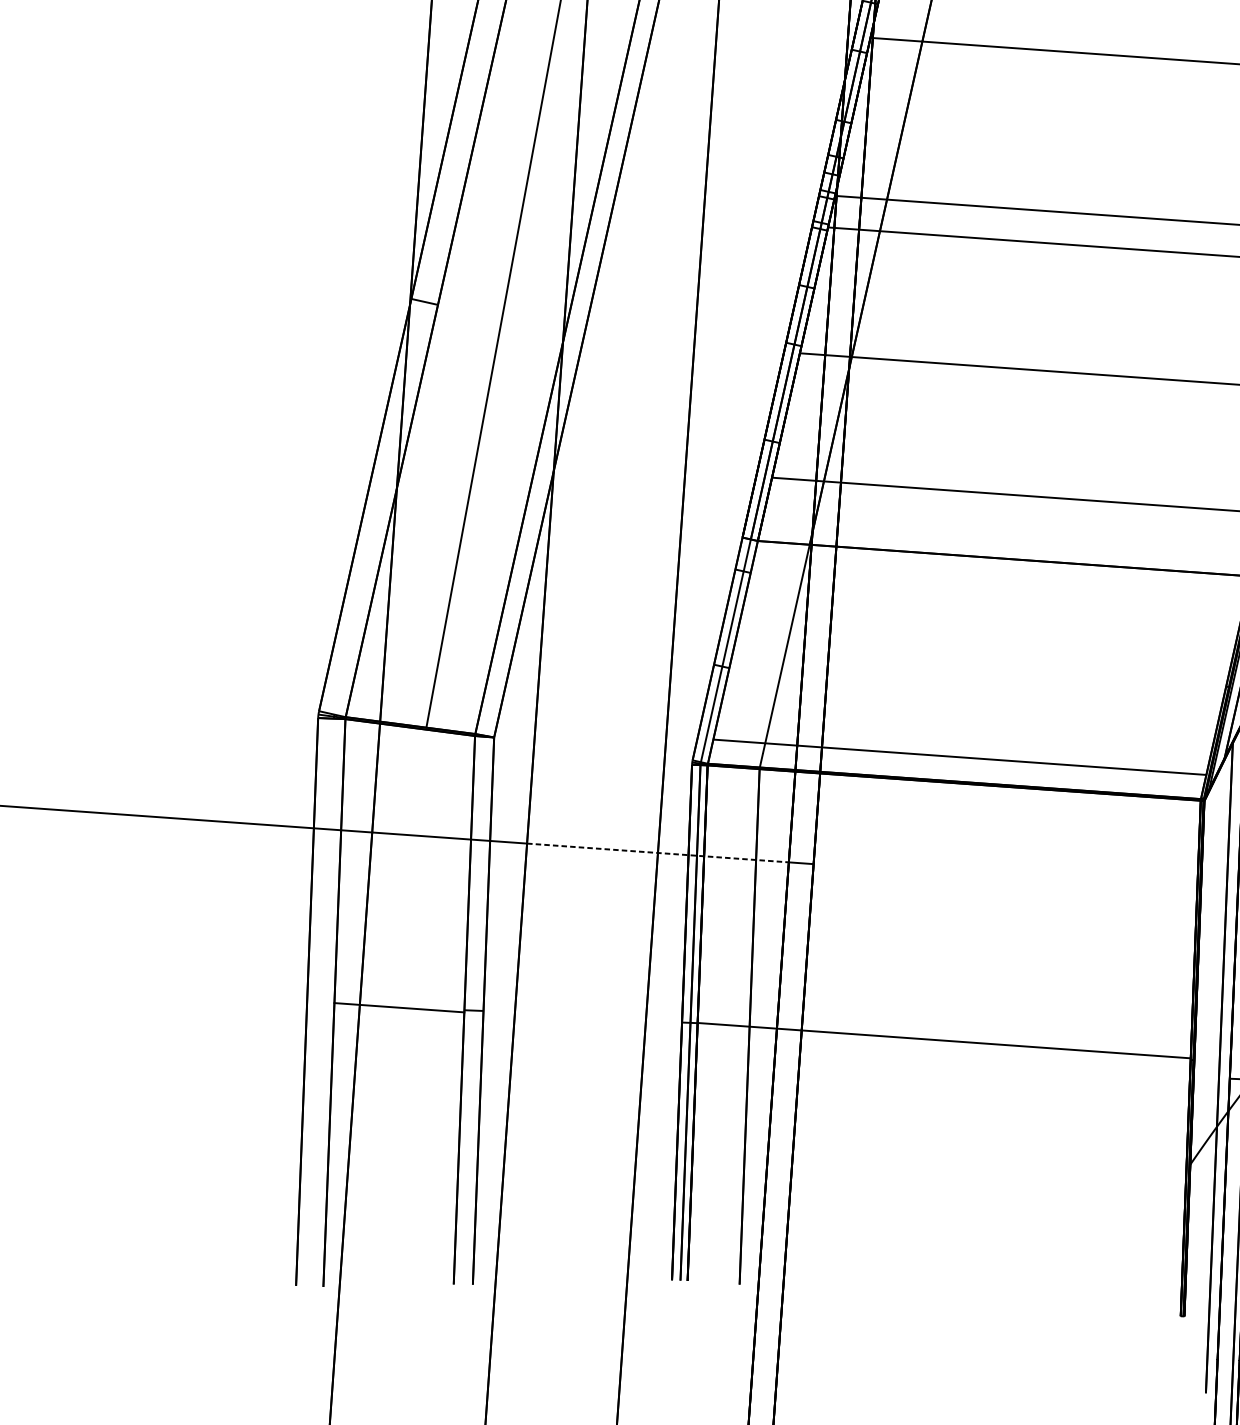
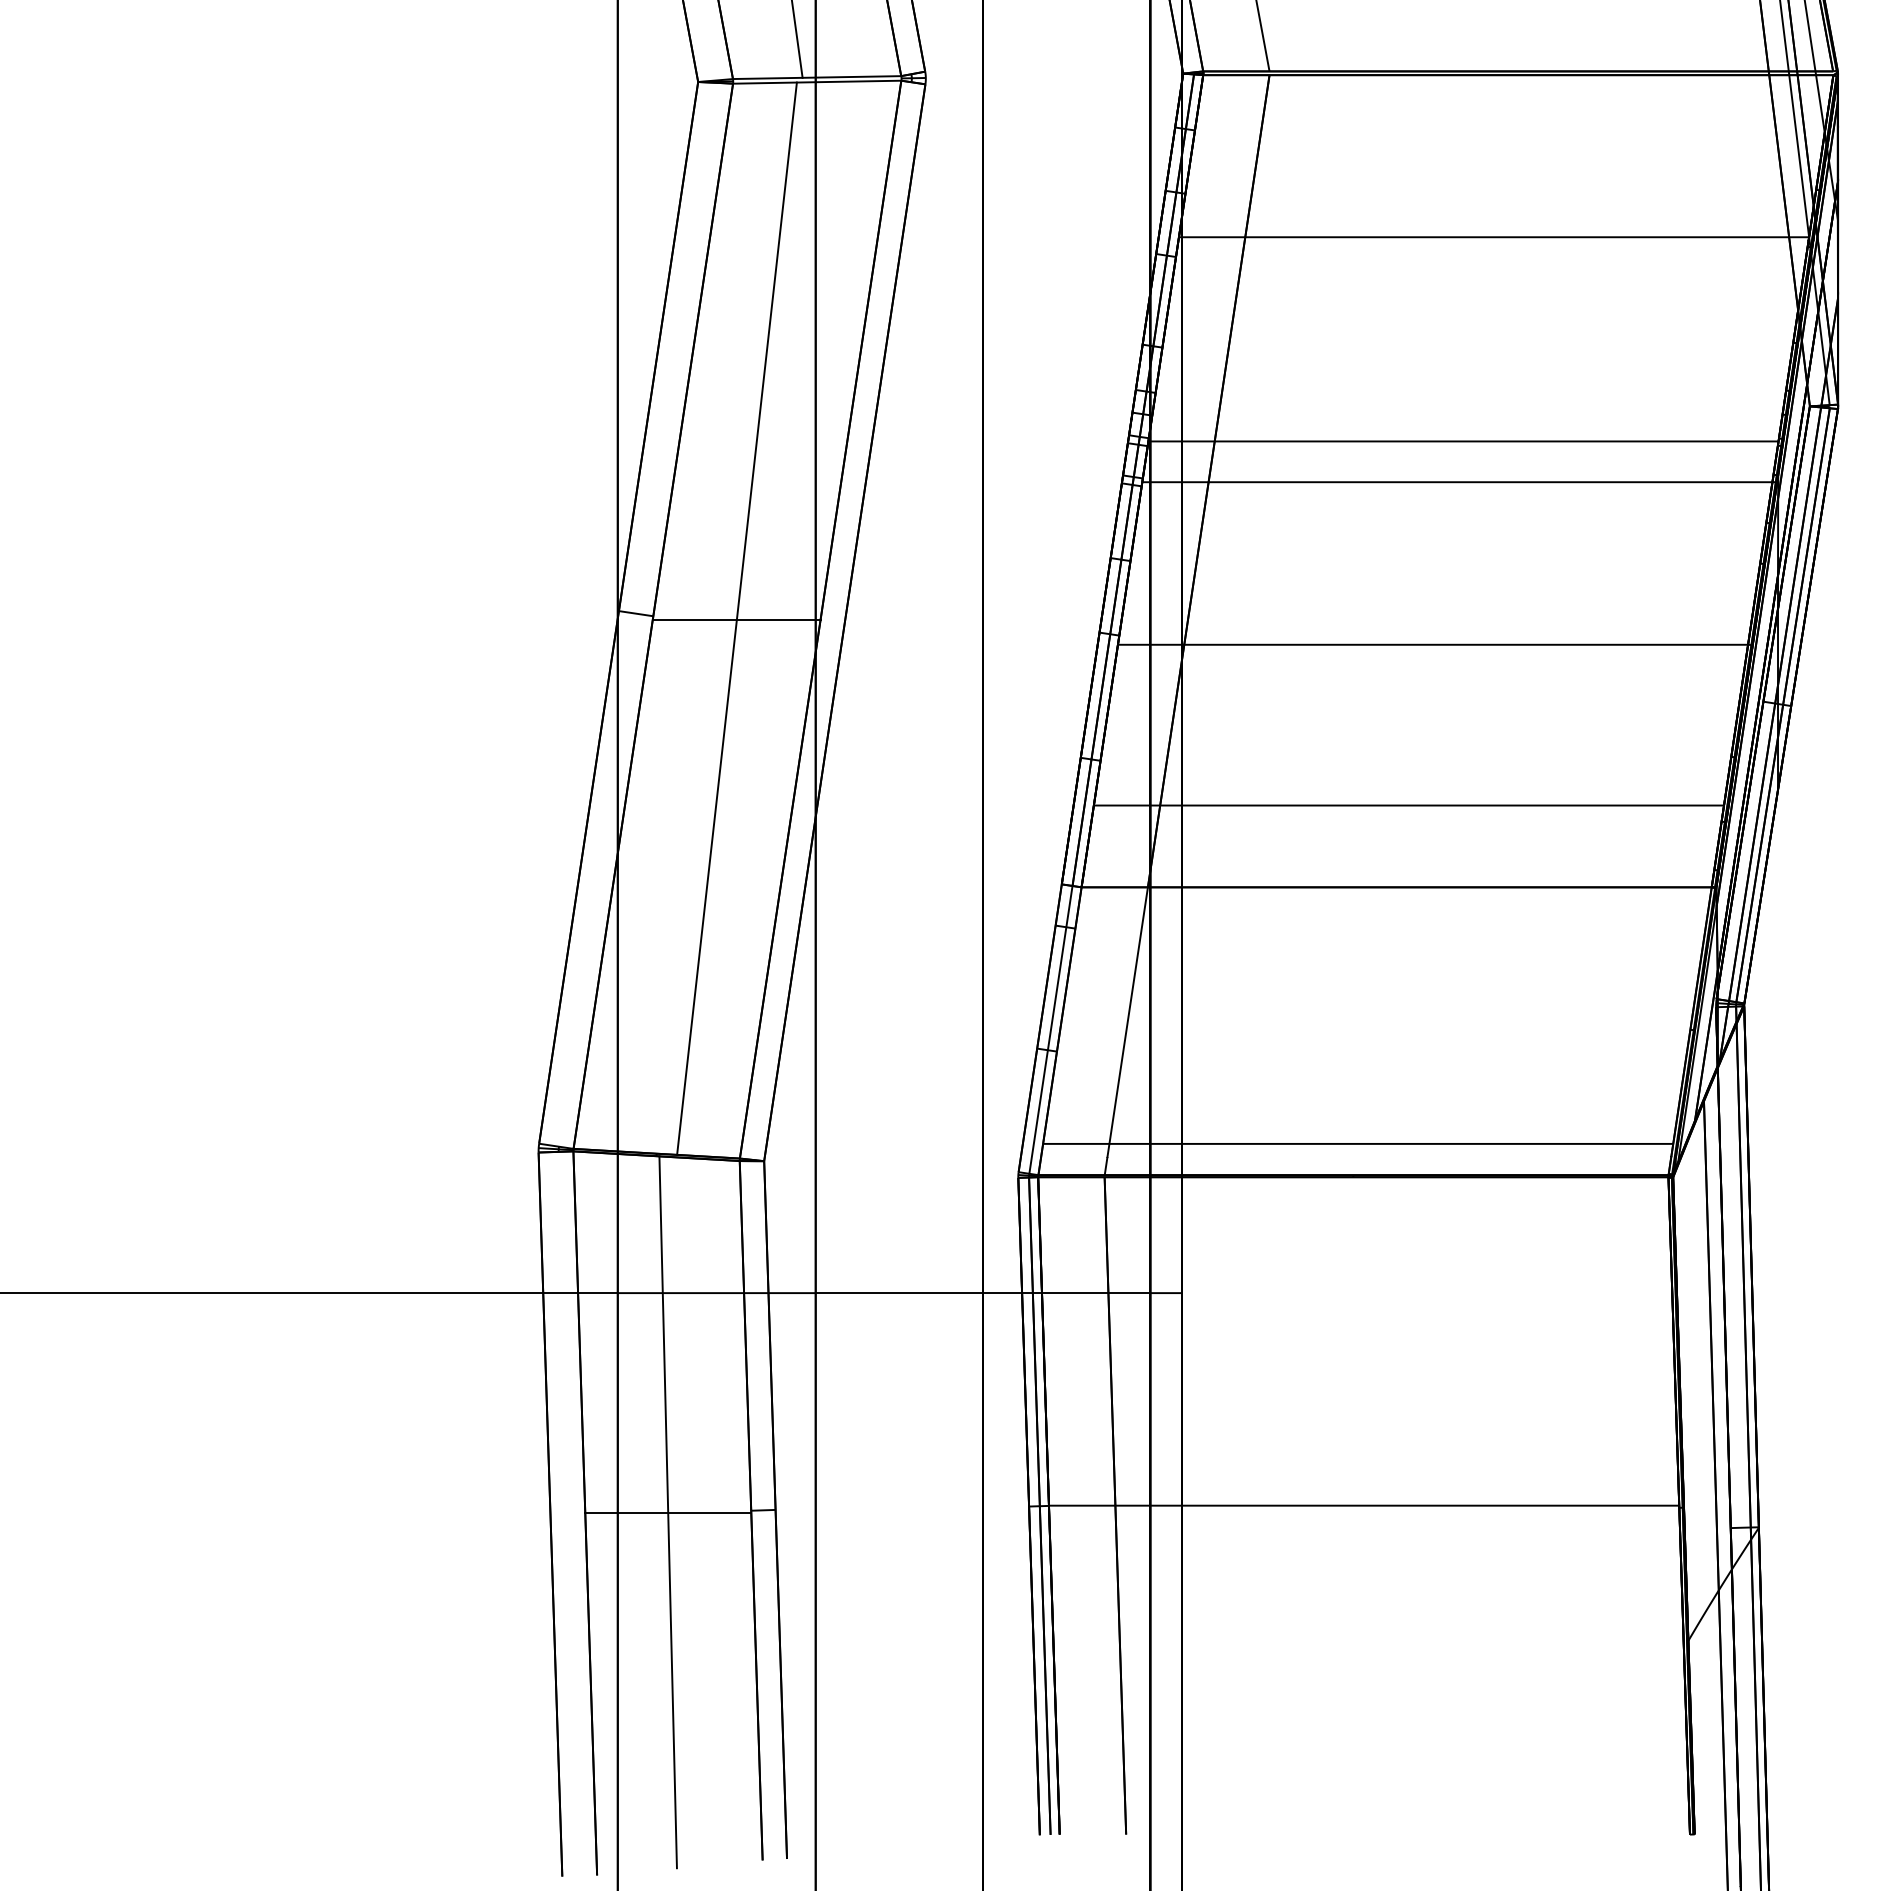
line: (502, 312) -> (736, 619), added
line: (658, 853) -> (983, 1293), dashed -> solid
line: (398, 1006) -> (667, 1512), added

